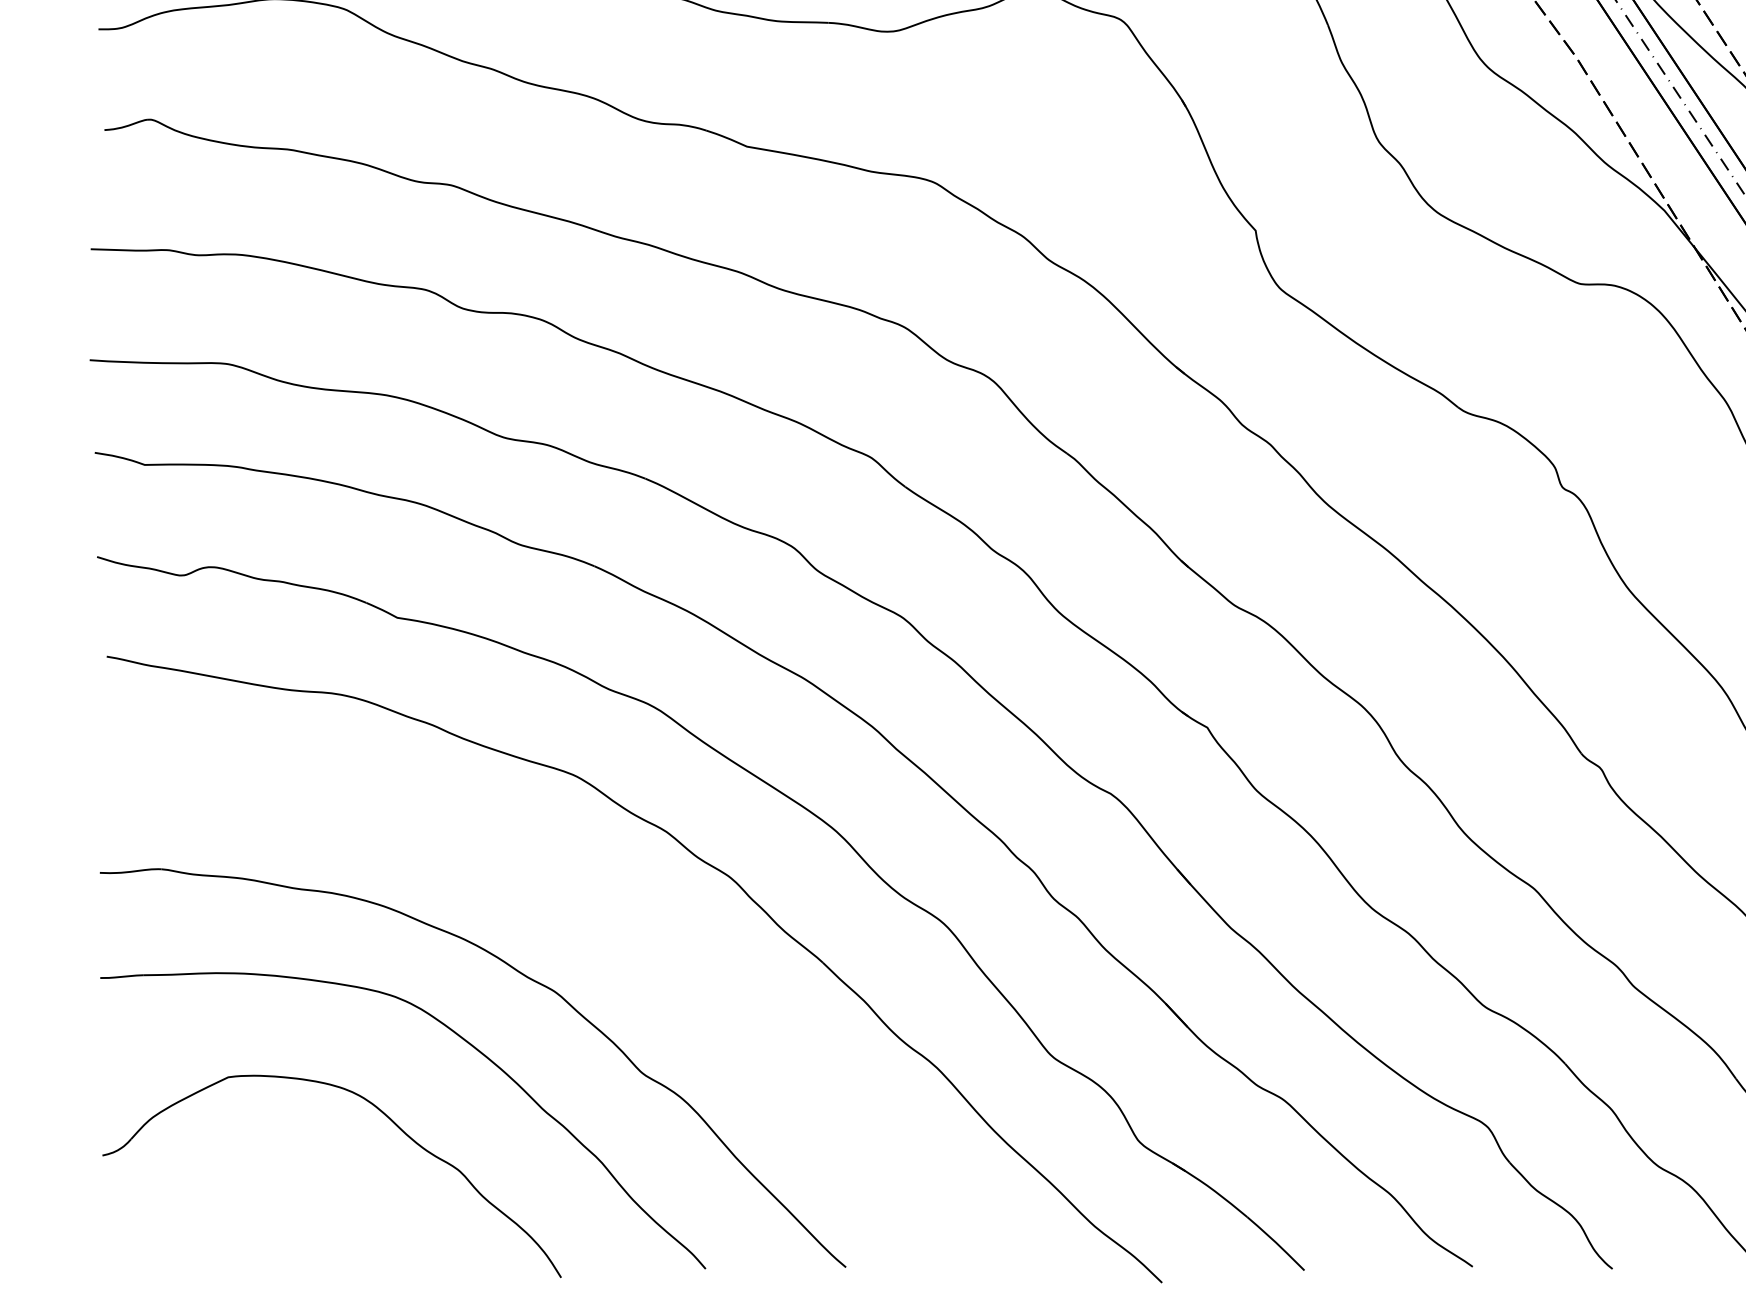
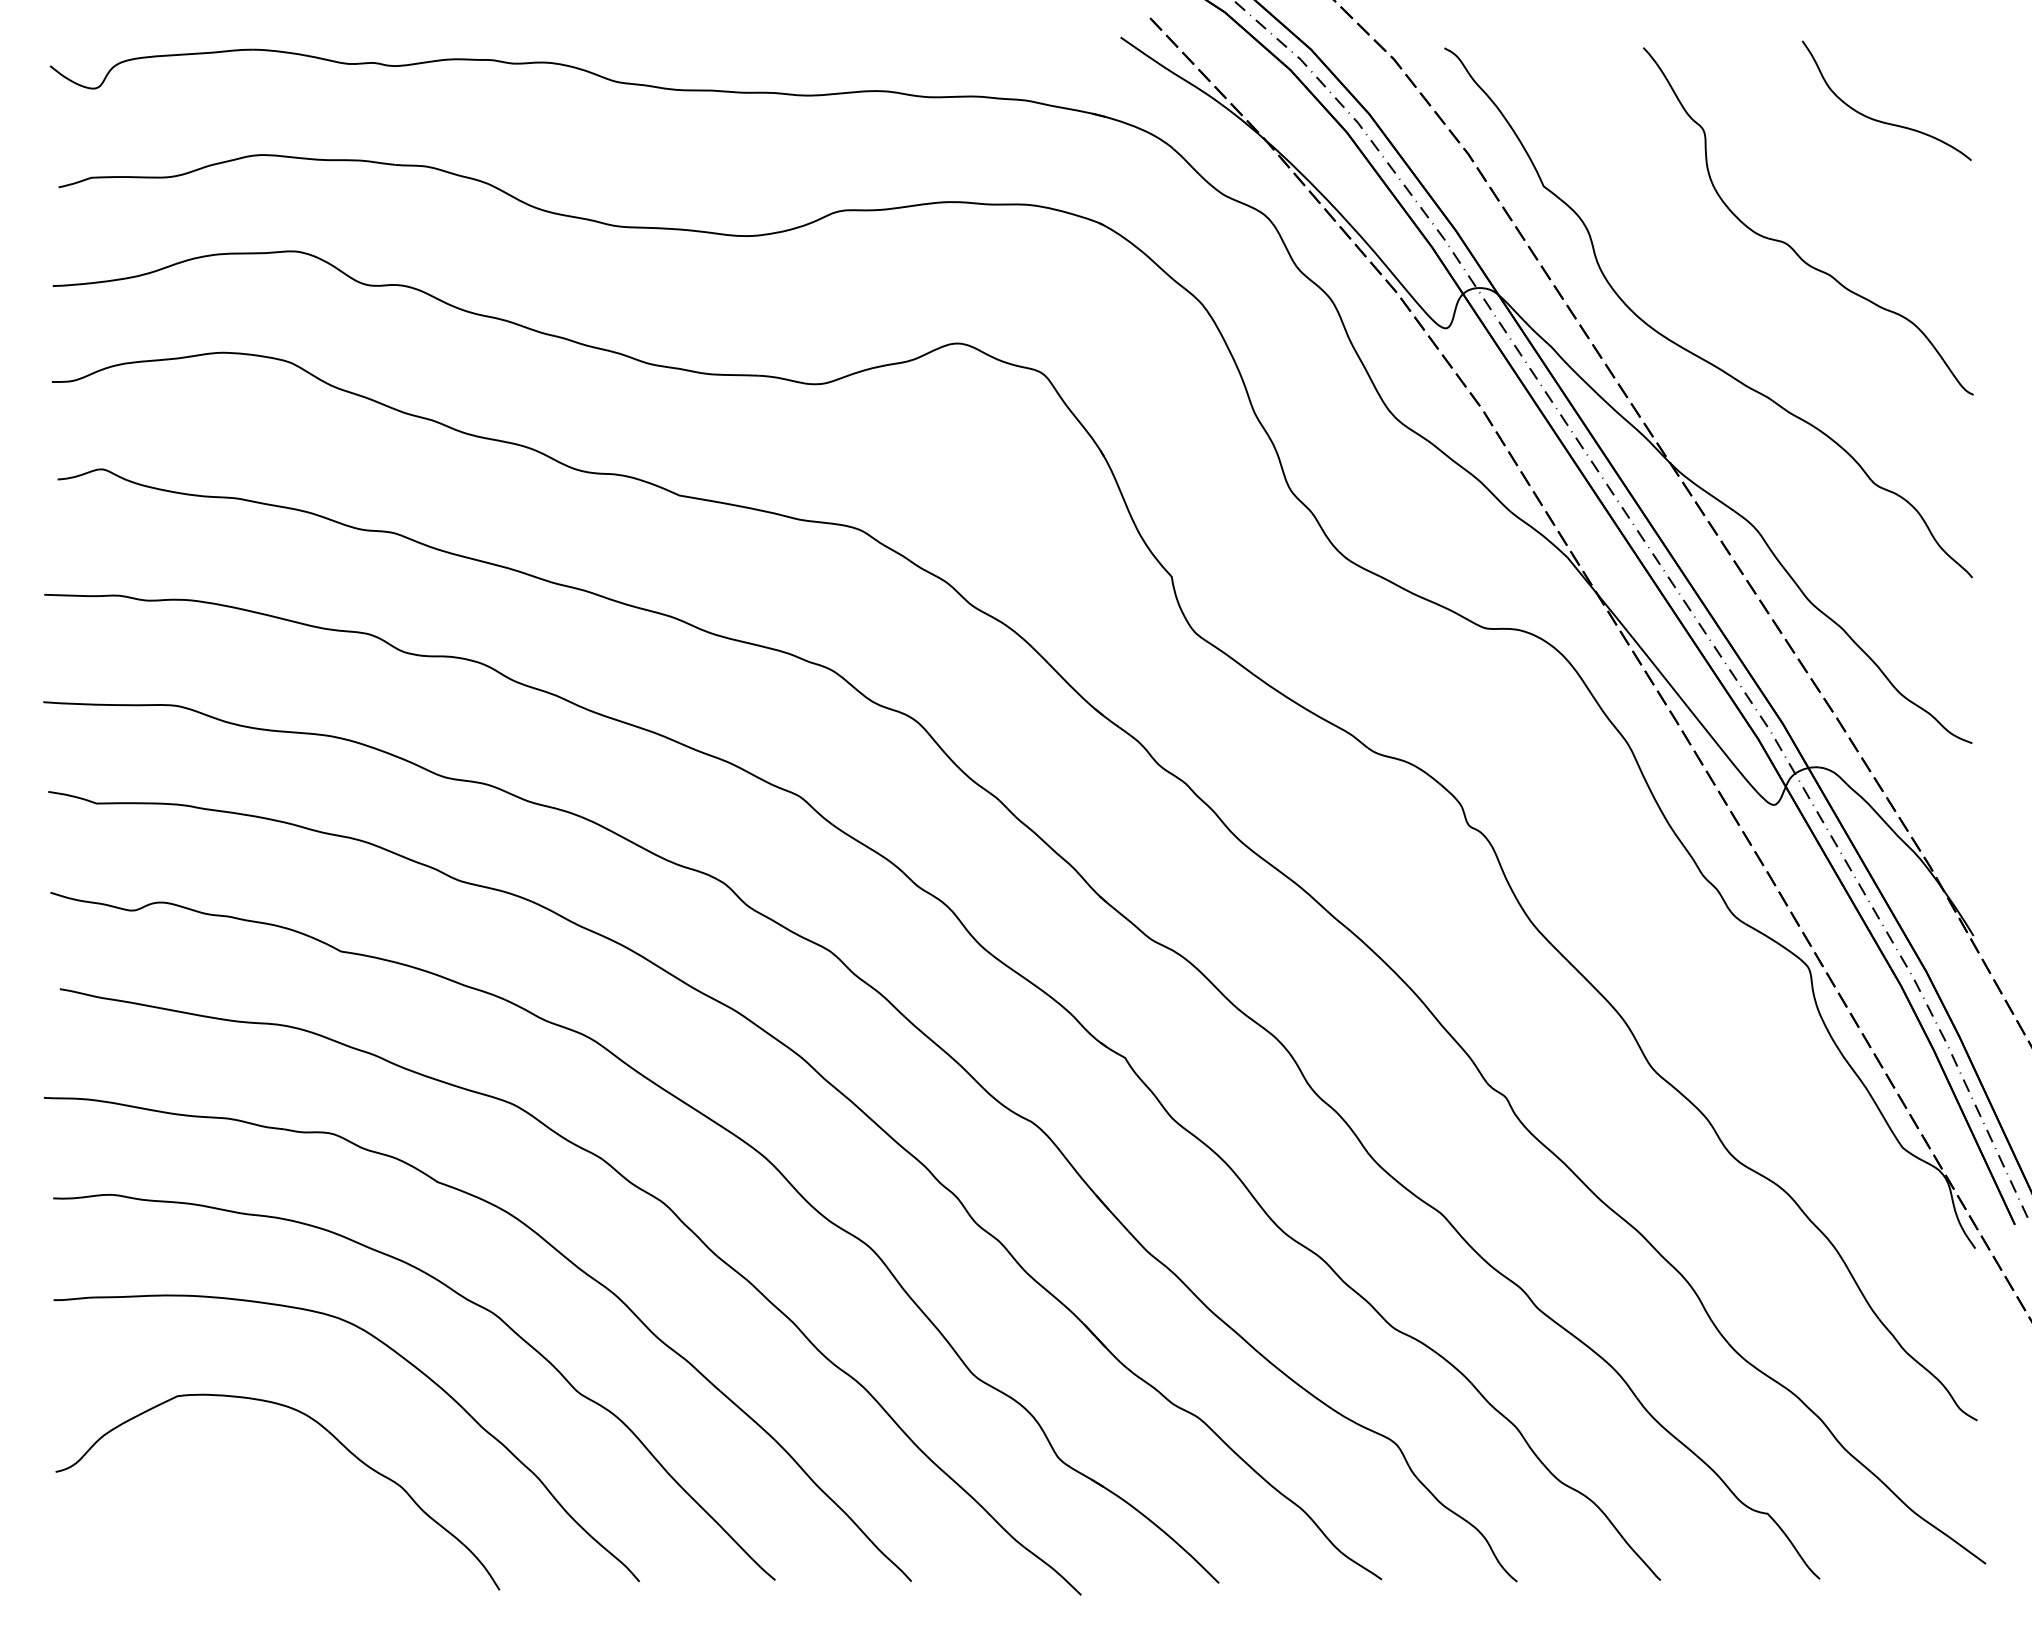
part: (613, 922) -> (550, 1246), added

